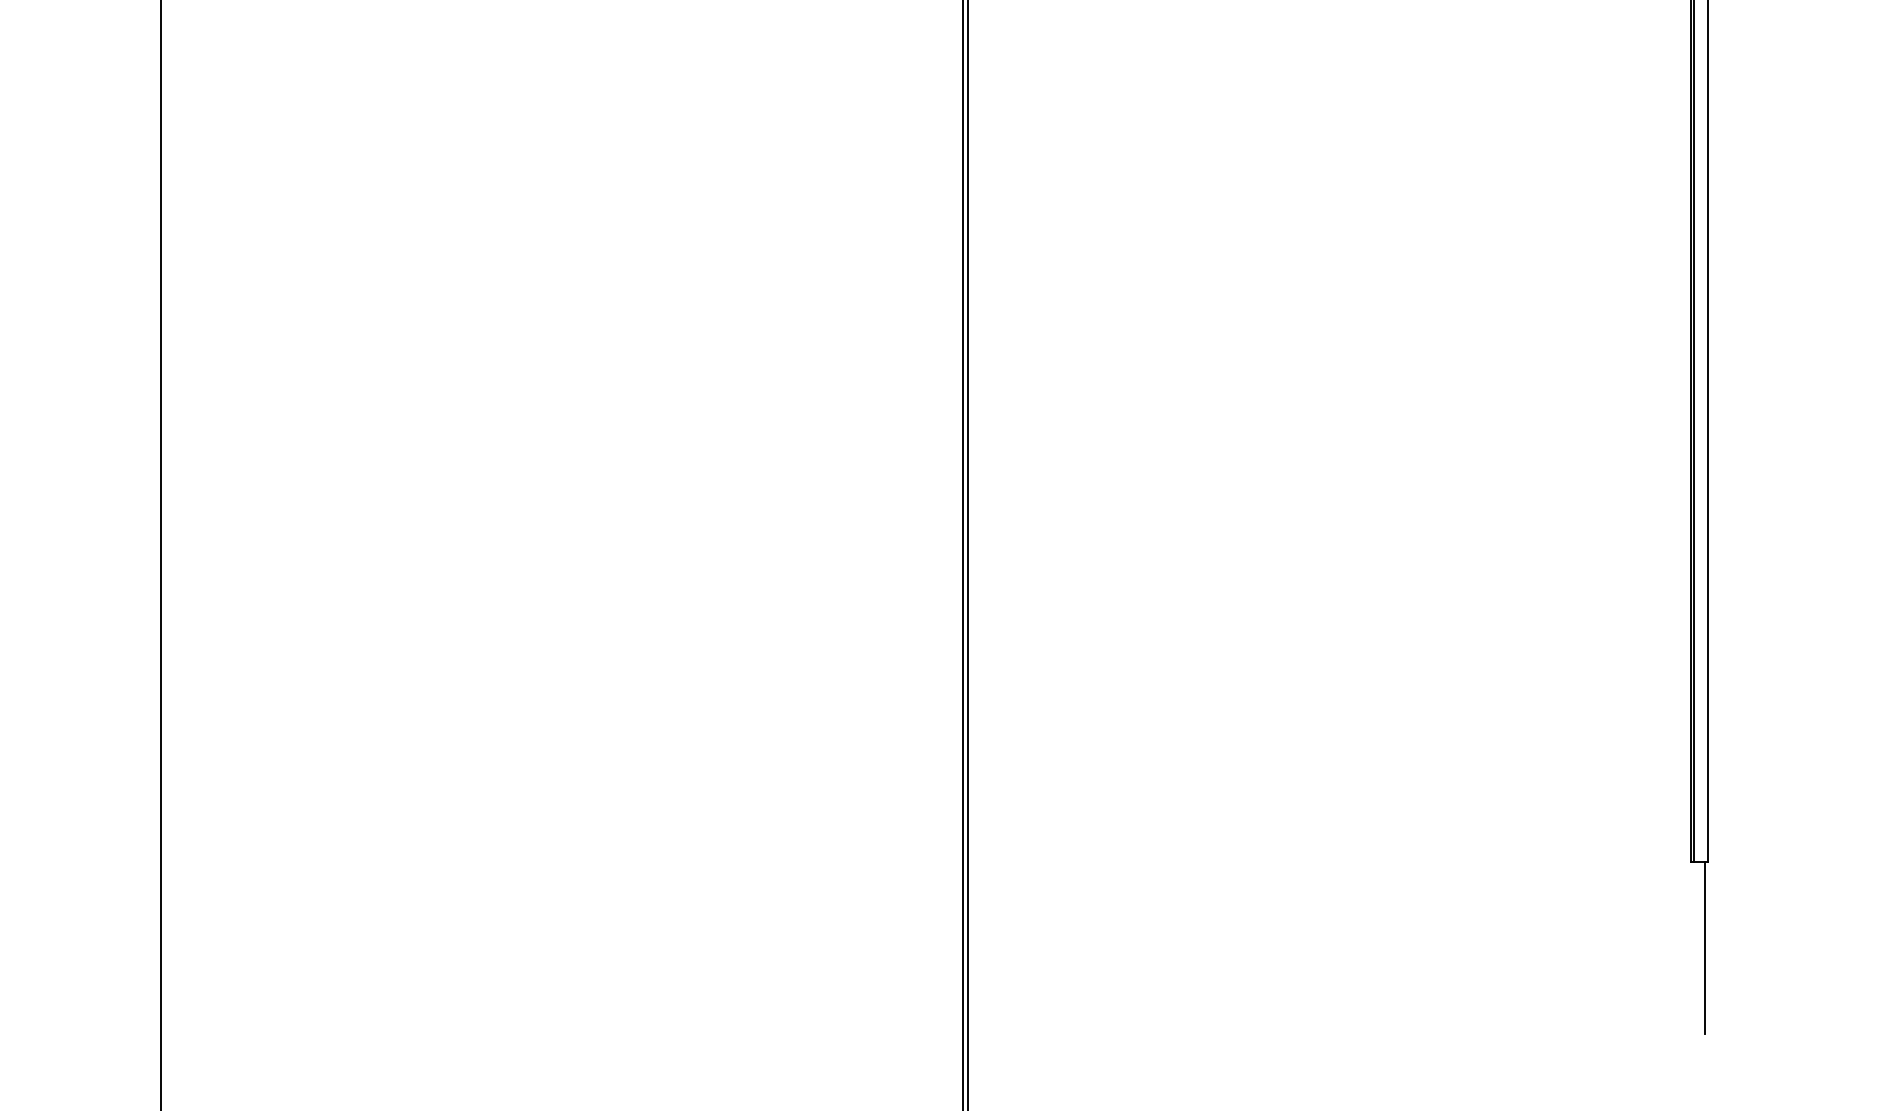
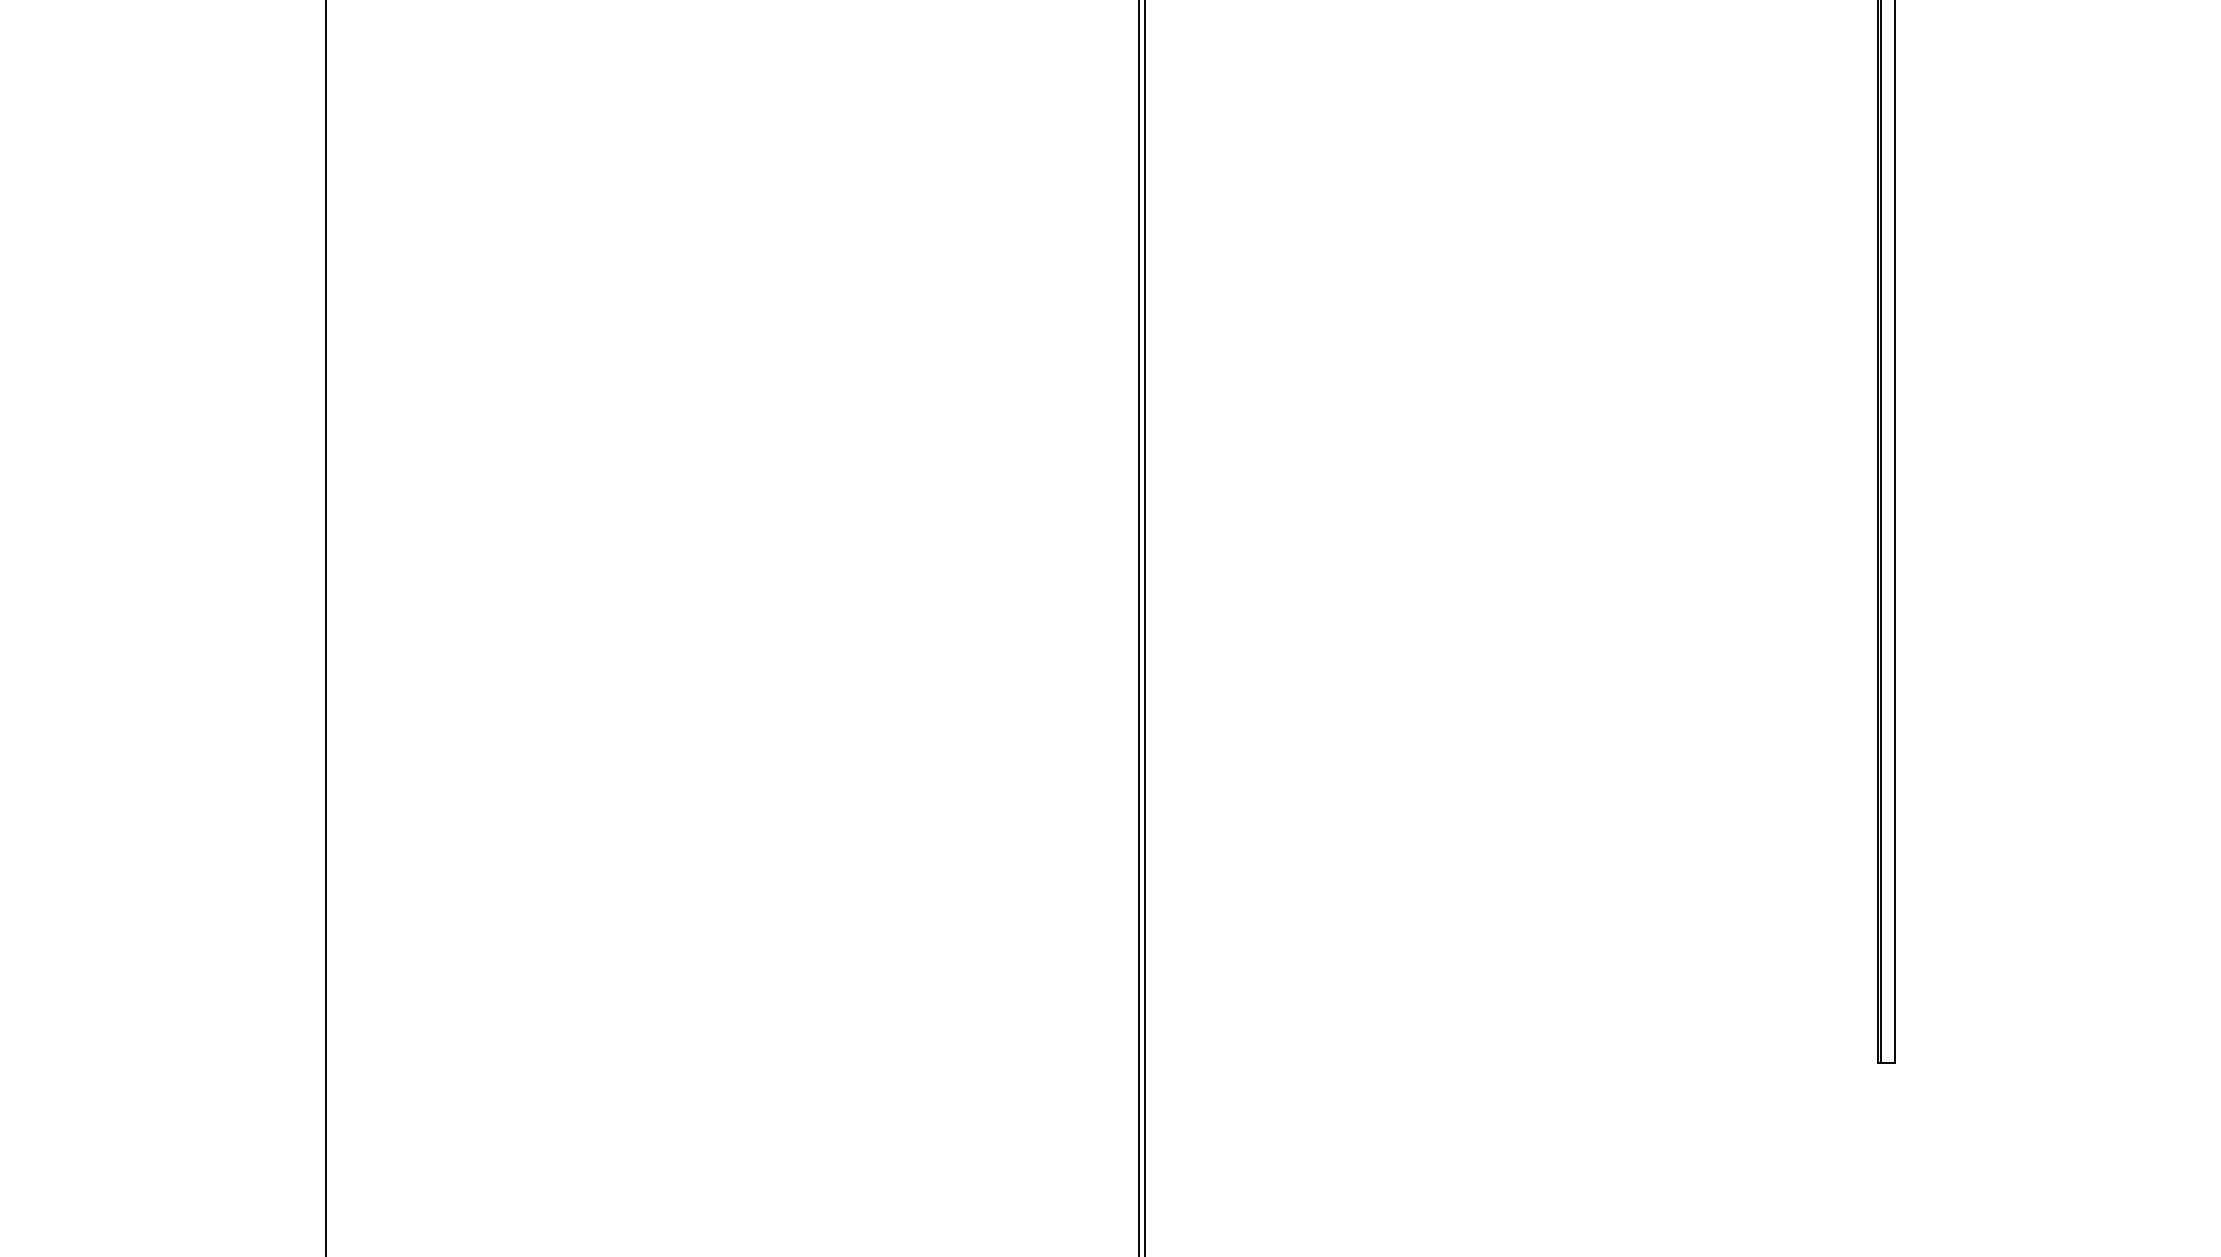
line: (1705, 947) -> (1892, 1149), removed

